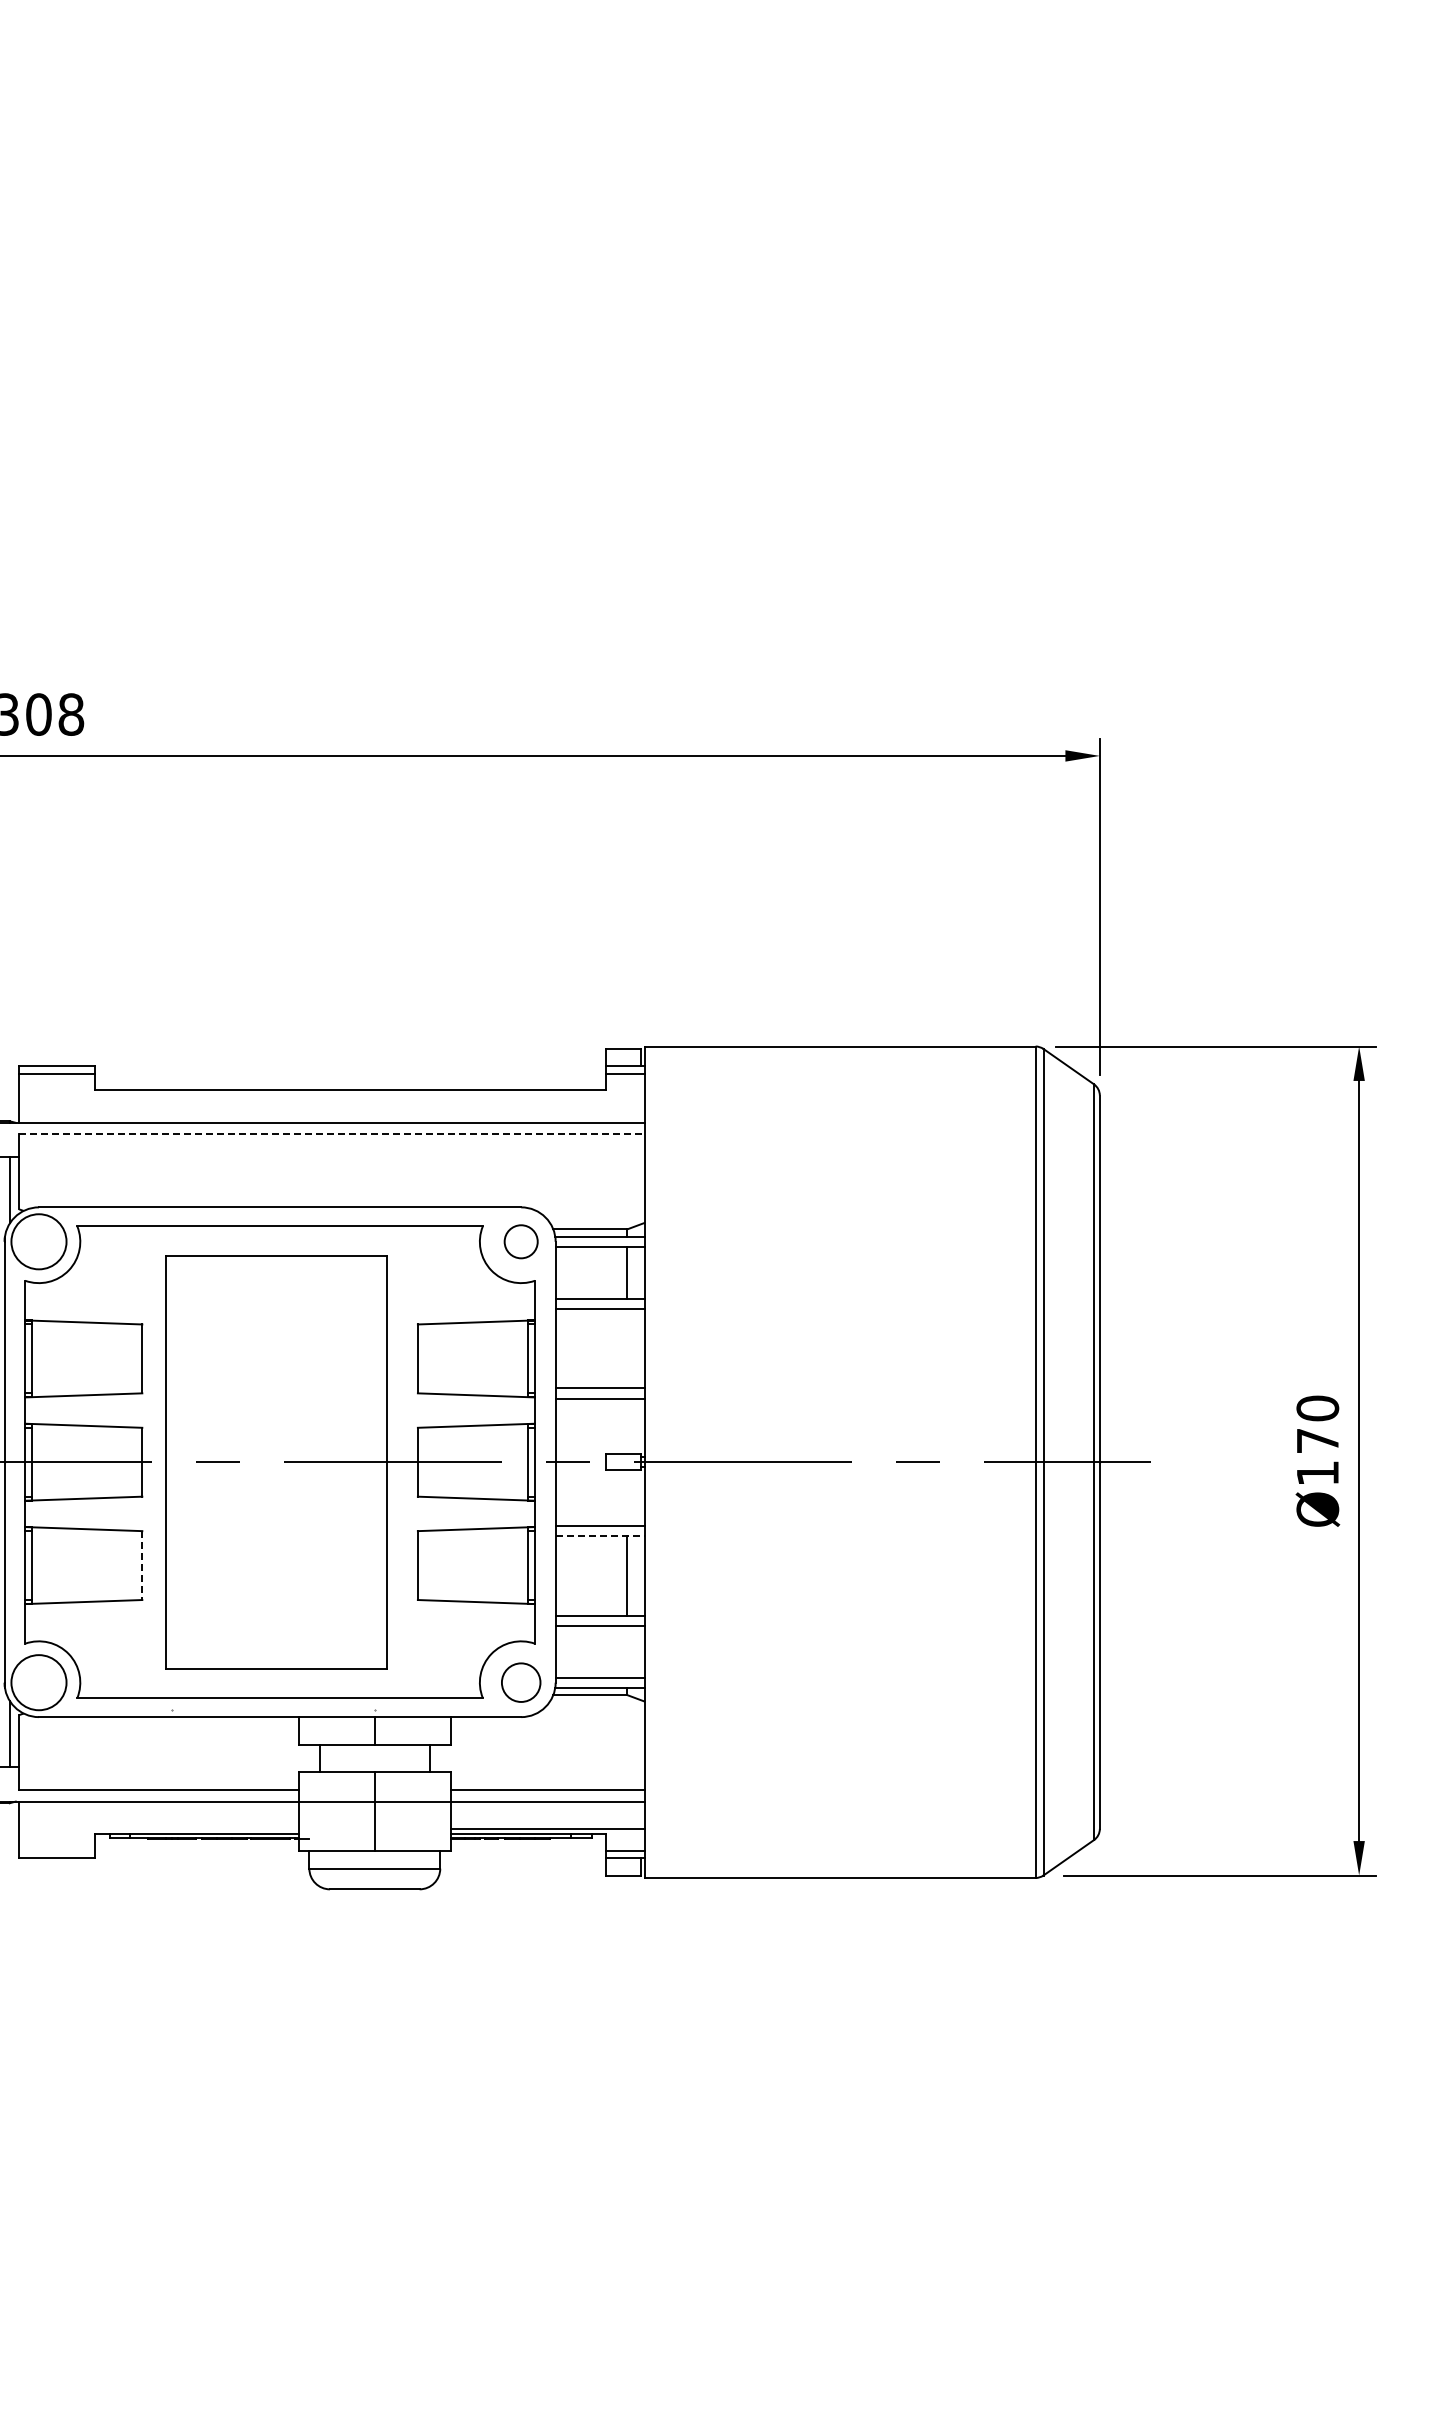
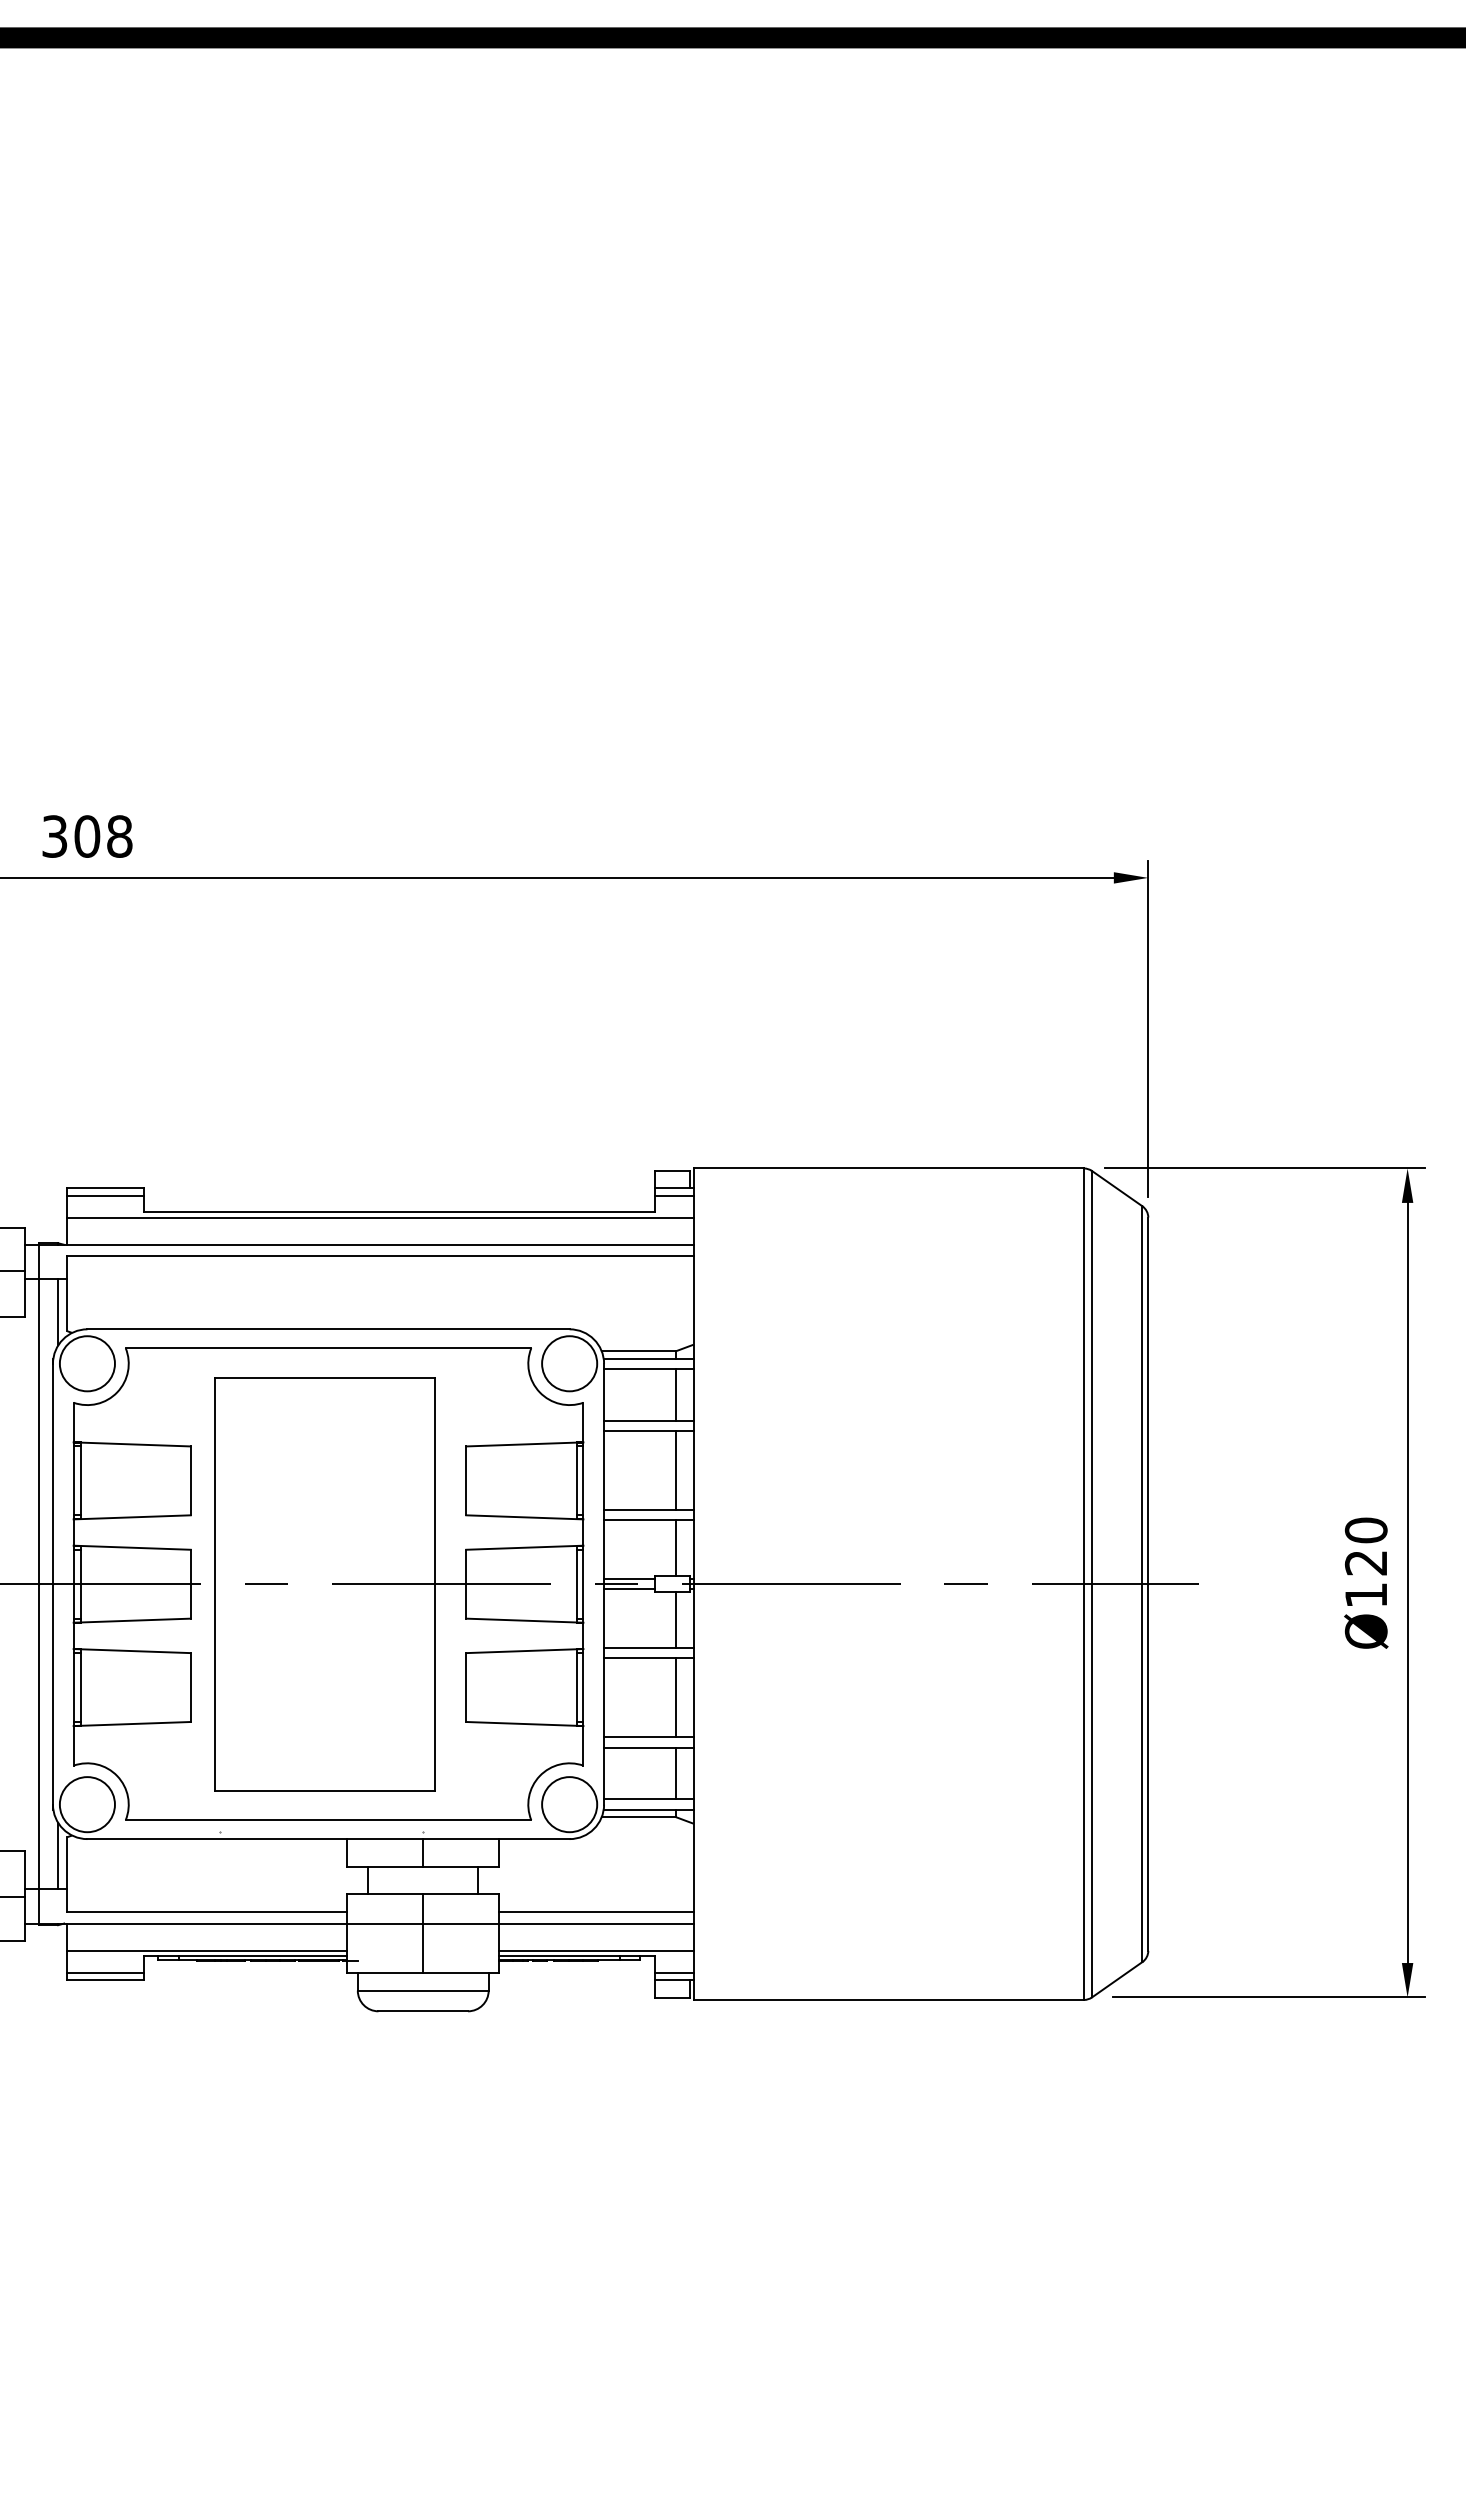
line: (332, 1095) -> (380, 1217), added
line: (333, 1134) -> (381, 1256), dashed -> solid
circle: (521, 1241) -> (569, 1363), size x1.67
line: (627, 1348) -> (675, 1470), added
line: (627, 1426) -> (675, 1548), added
text: (1317, 1441) -> (1365, 1563), Ø170 -> Ø120
line: (581, 1457) -> (629, 1579), added
line: (581, 1467) -> (629, 1589), added
line: (627, 1497) -> (675, 1619), added
line: (600, 1536) -> (648, 1658), dashed -> solid
line: (142, 1566) -> (190, 1688), dashed -> solid
line: (627, 1651) -> (675, 1773), added
circle: (521, 1682) -> (569, 1804), size x1.43
line: (159, 1828) -> (207, 1950), added
line: (57, 1850) -> (105, 1972), added

